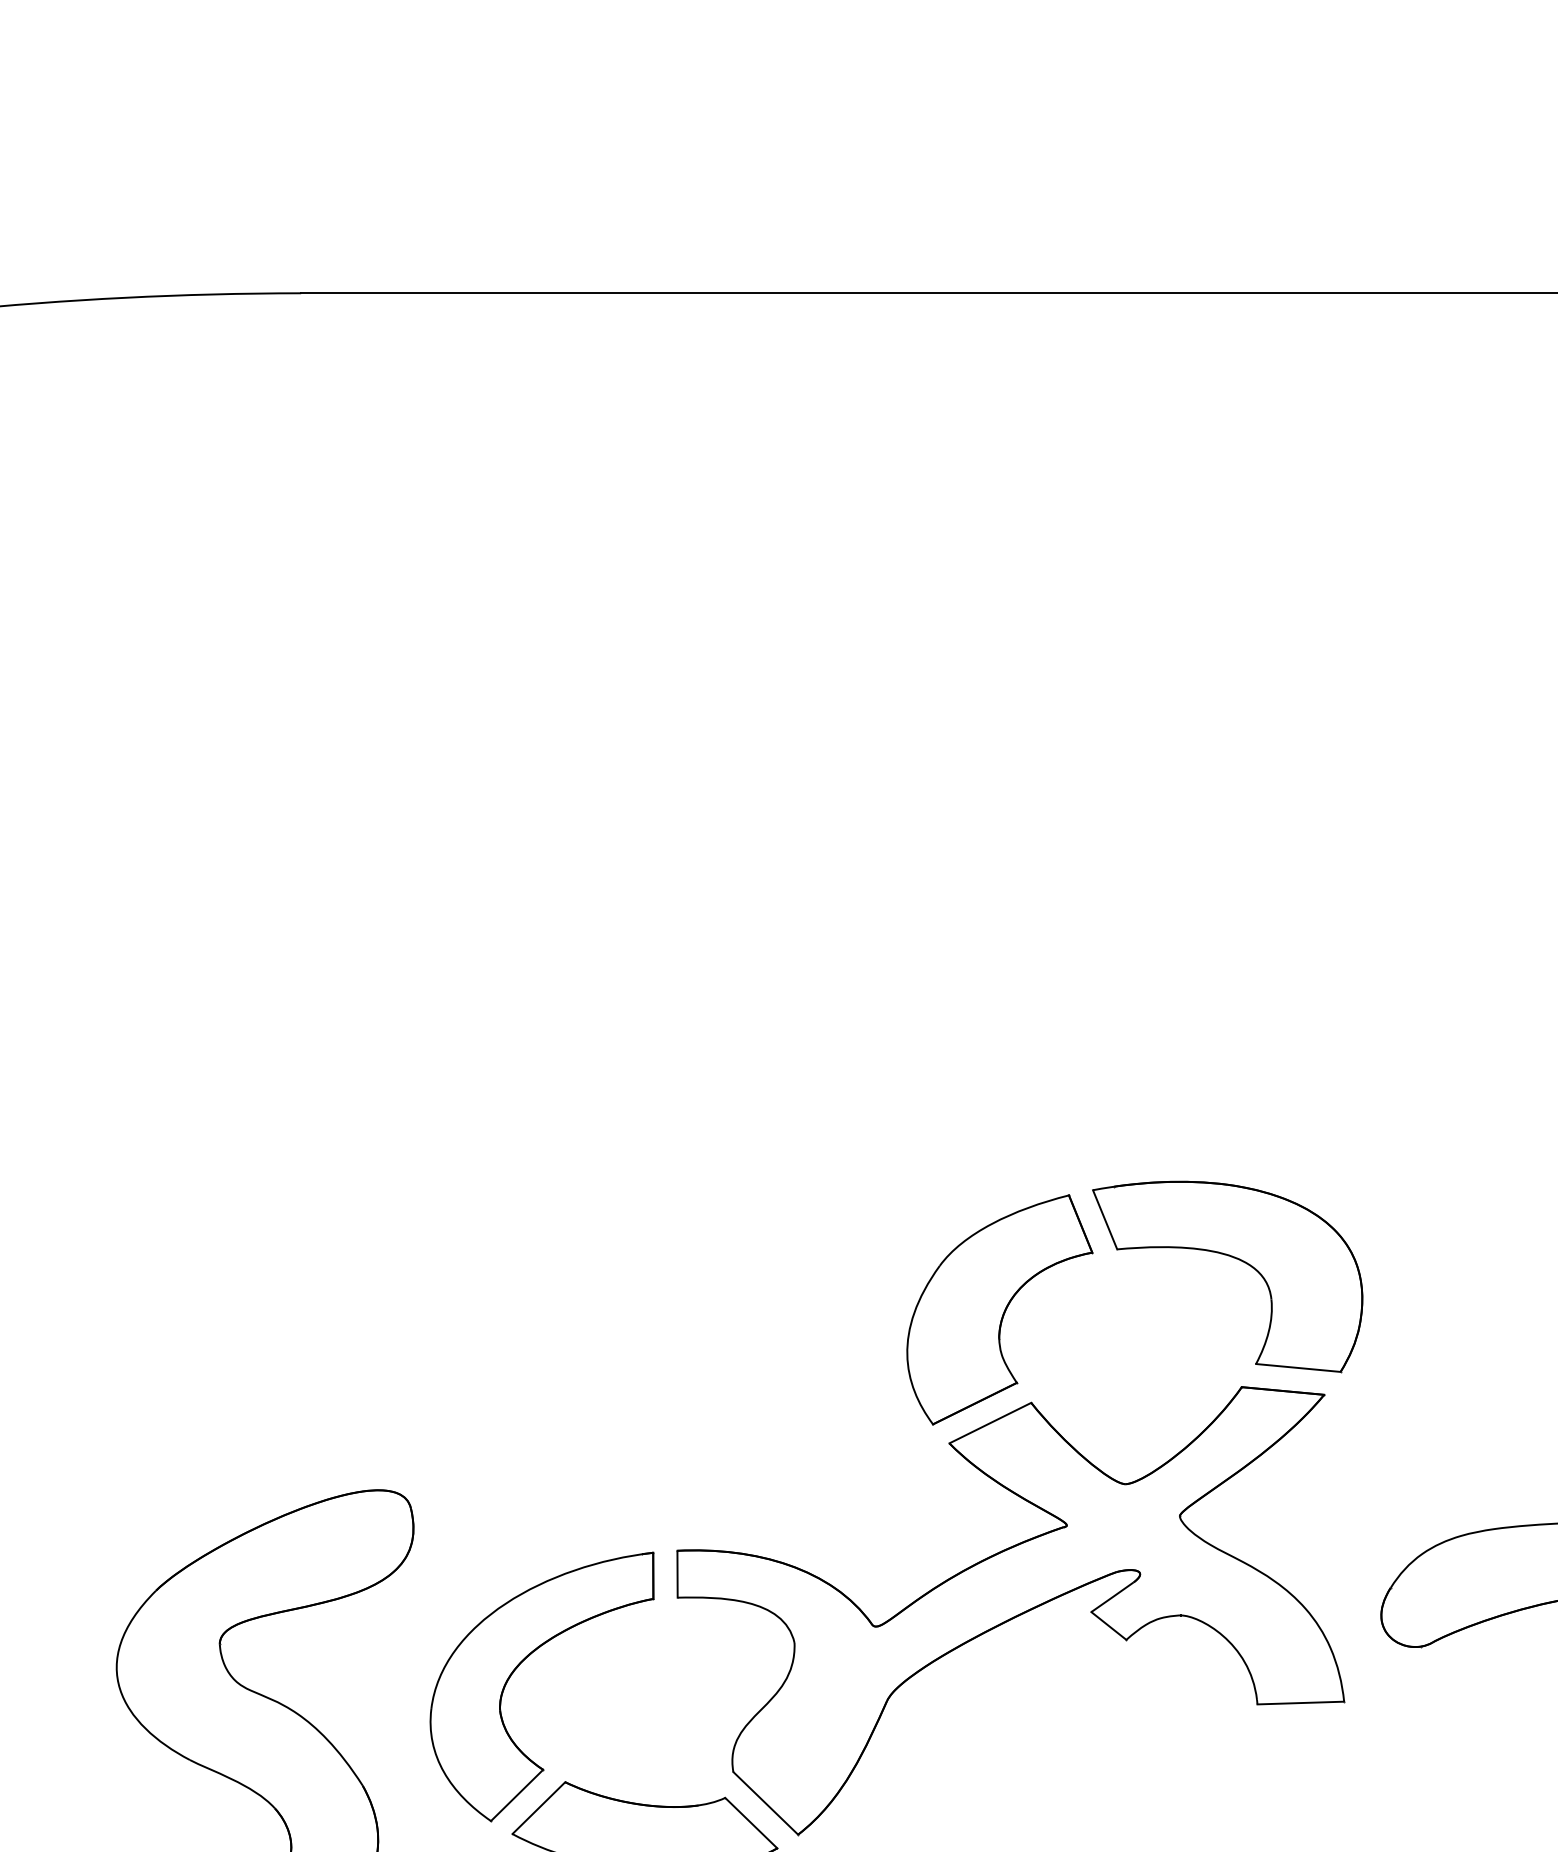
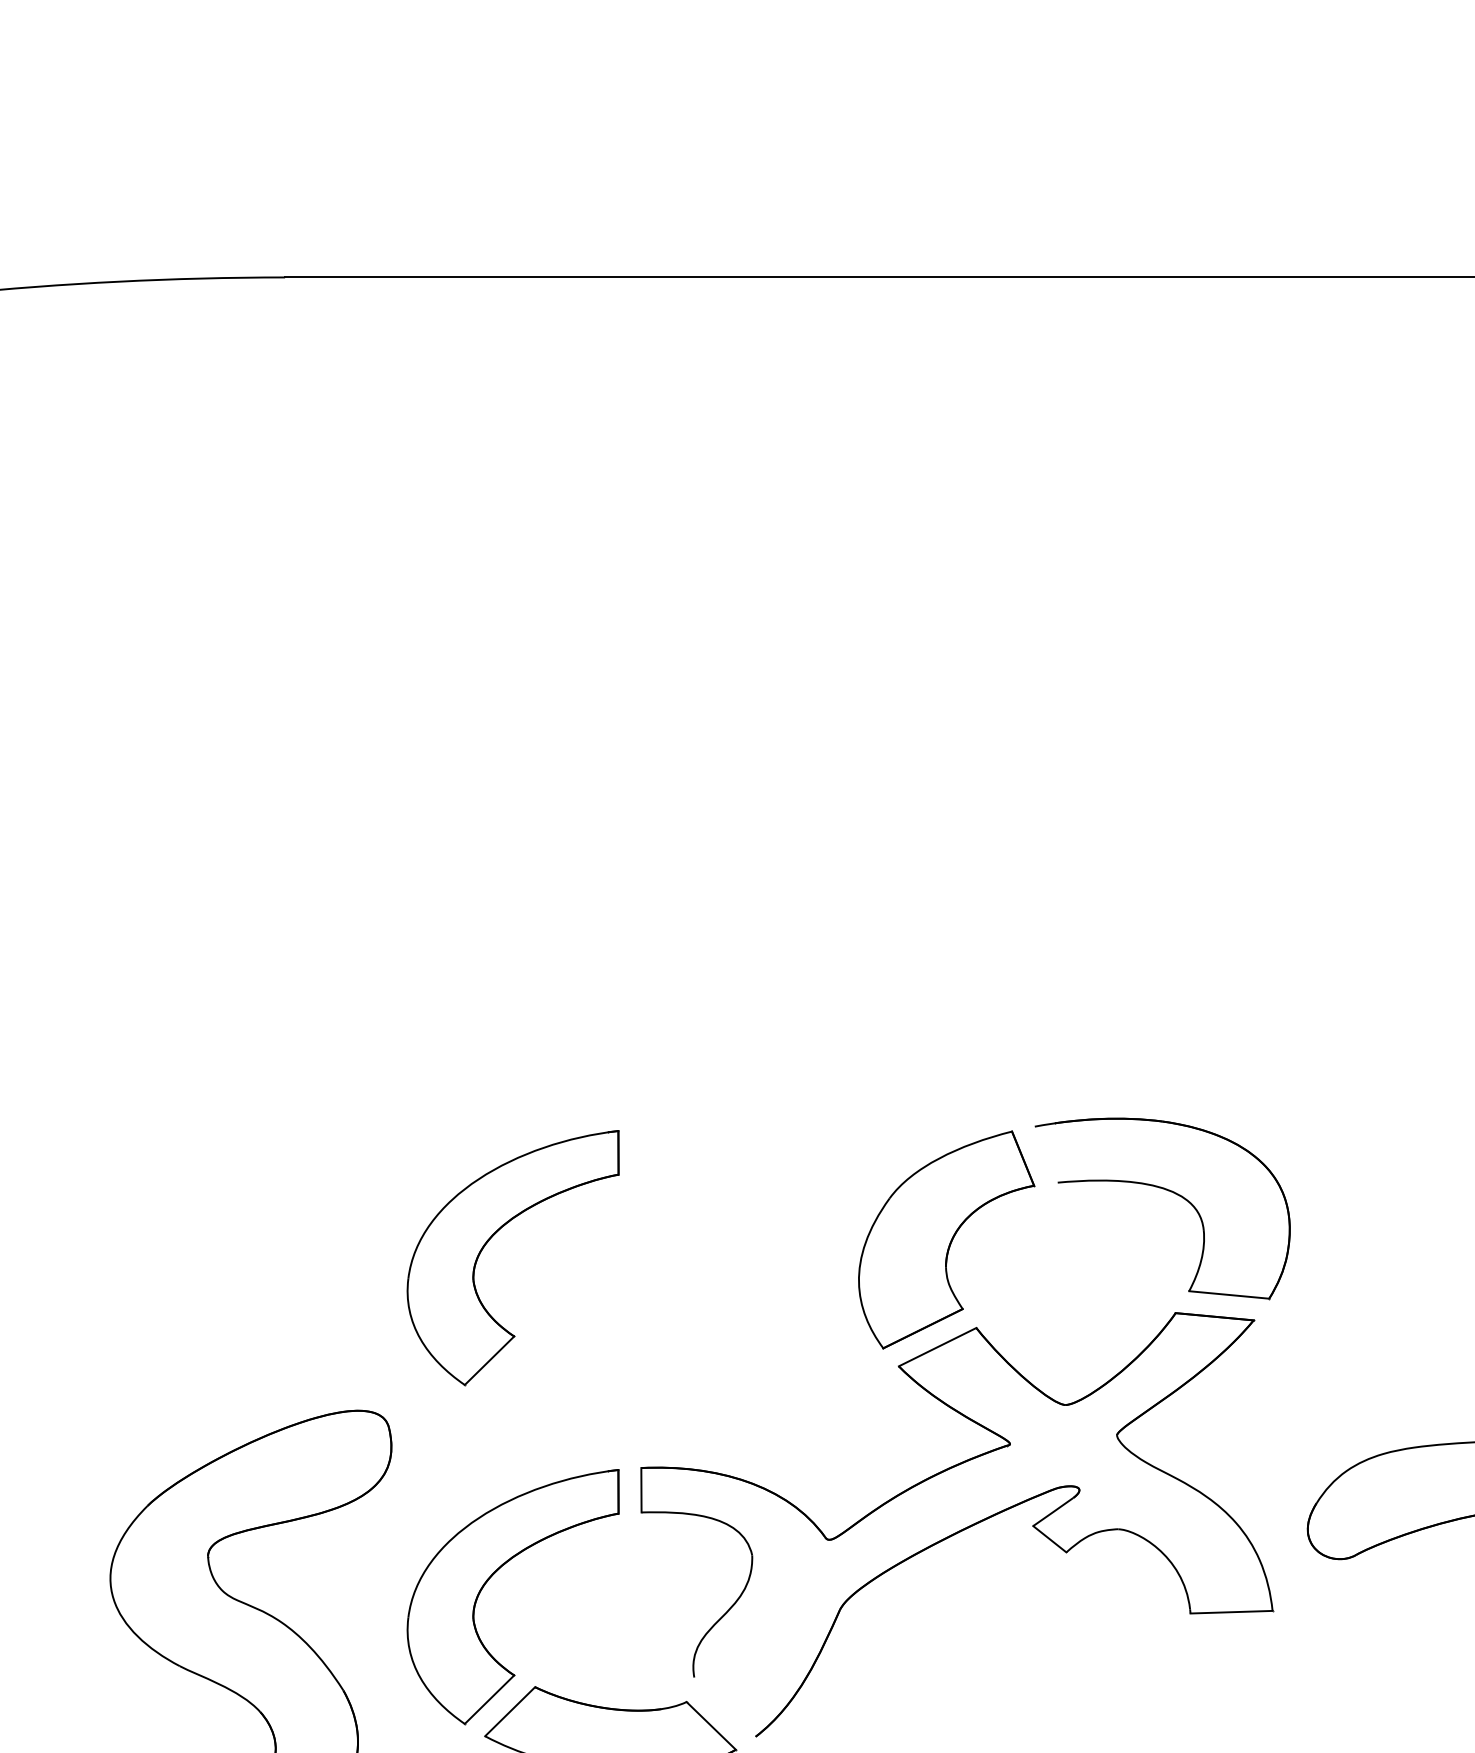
line: (1105, 1219) -> (1046, 1154), removed
part: (518, 1309) -> (490, 1239), added
line: (765, 1803) -> (724, 1707), removed

